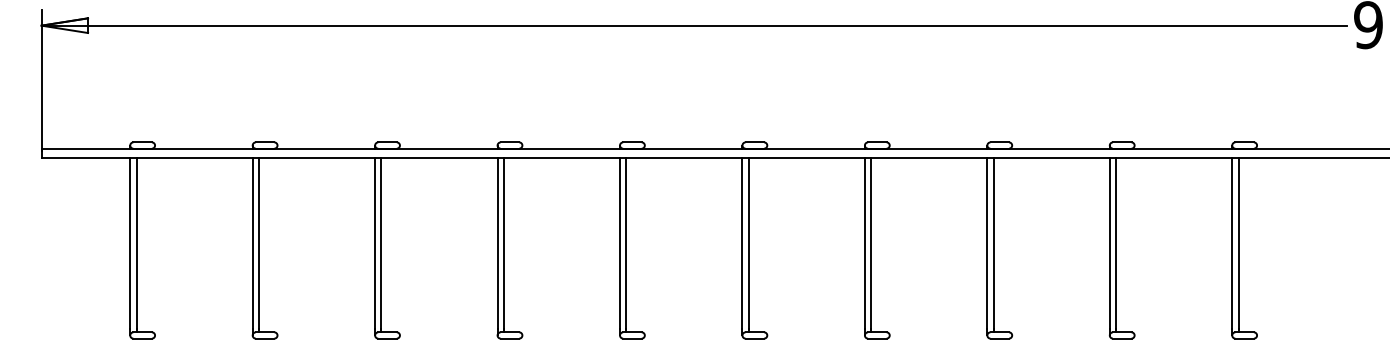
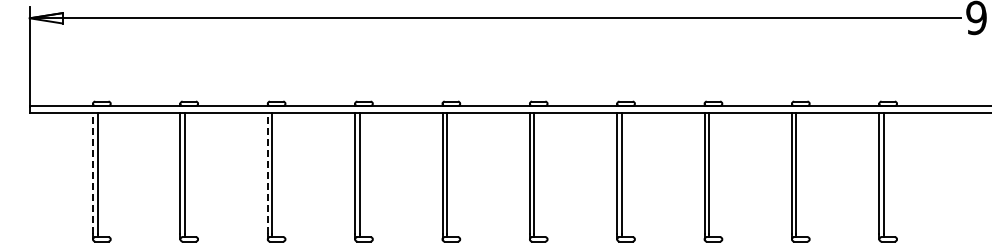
line: (130, 243) -> (93, 173), solid -> dashed
line: (374, 243) -> (267, 173), solid -> dashed

